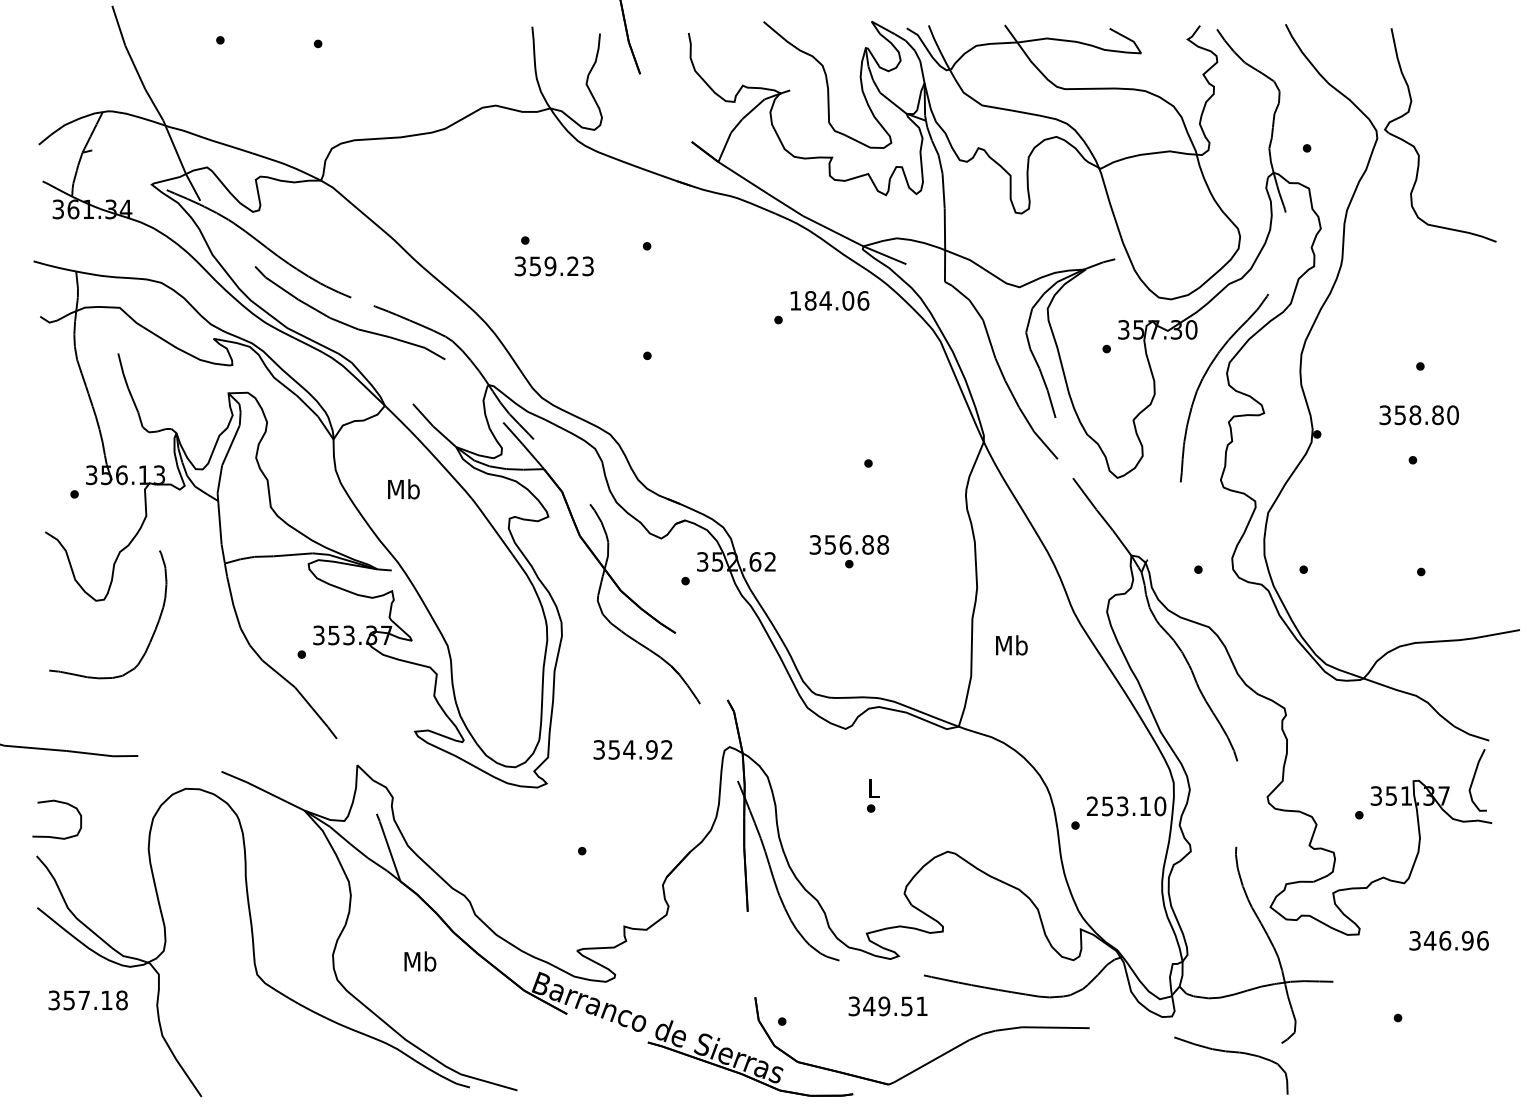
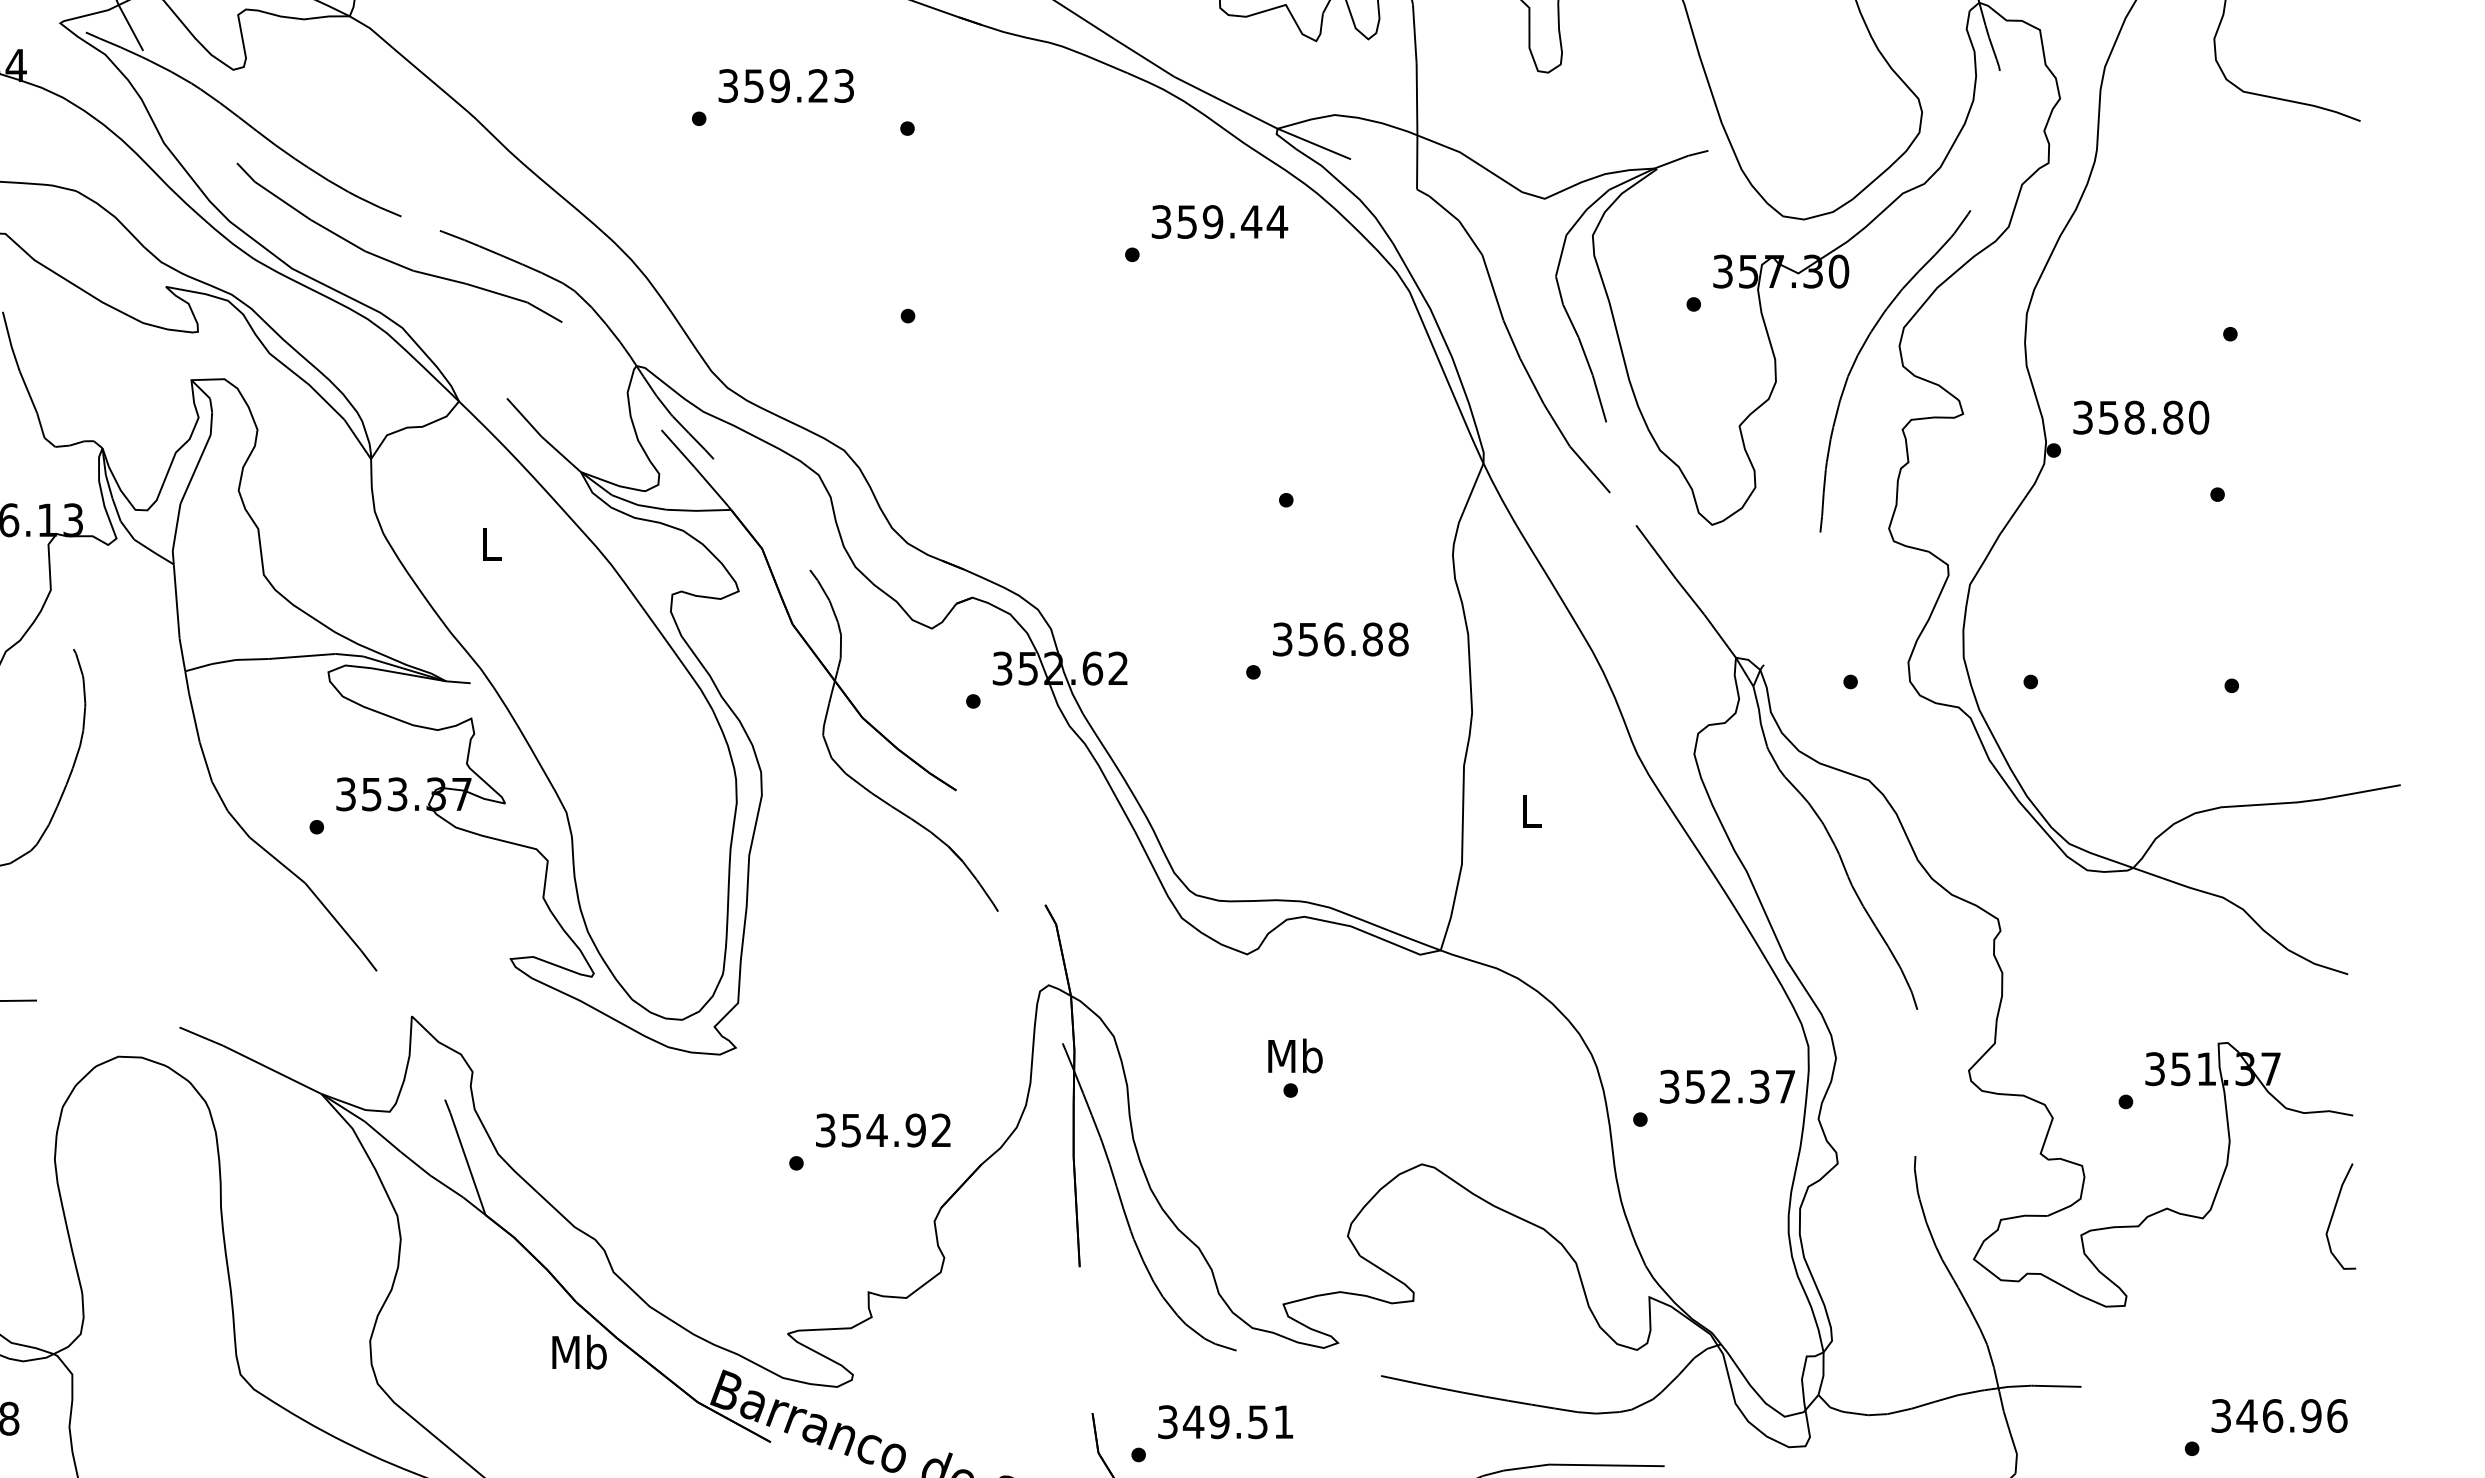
text: (553, 266) -> (785, 86), moved
text: (829, 300) -> (1219, 221), 184.06 -> 359.44
text: (1418, 415) -> (2139, 418), moved
text: (403, 489) -> (490, 544), Mb -> L
text: (848, 544) -> (1339, 638), moved
text: (1011, 645) -> (1530, 811), Mb -> L
text: (632, 749) -> (882, 1129), moved
curve: (1474, 779) -> (2334, 1215), moved
text: (873, 788) -> (1294, 1056), L -> Mb
text: (1126, 806) -> (1727, 1086), 253.10 -> 352.37
text: (1448, 940) -> (2278, 1415), moved
text: (420, 961) -> (579, 1352), moved
text: (887, 1006) -> (1224, 1422), moved

